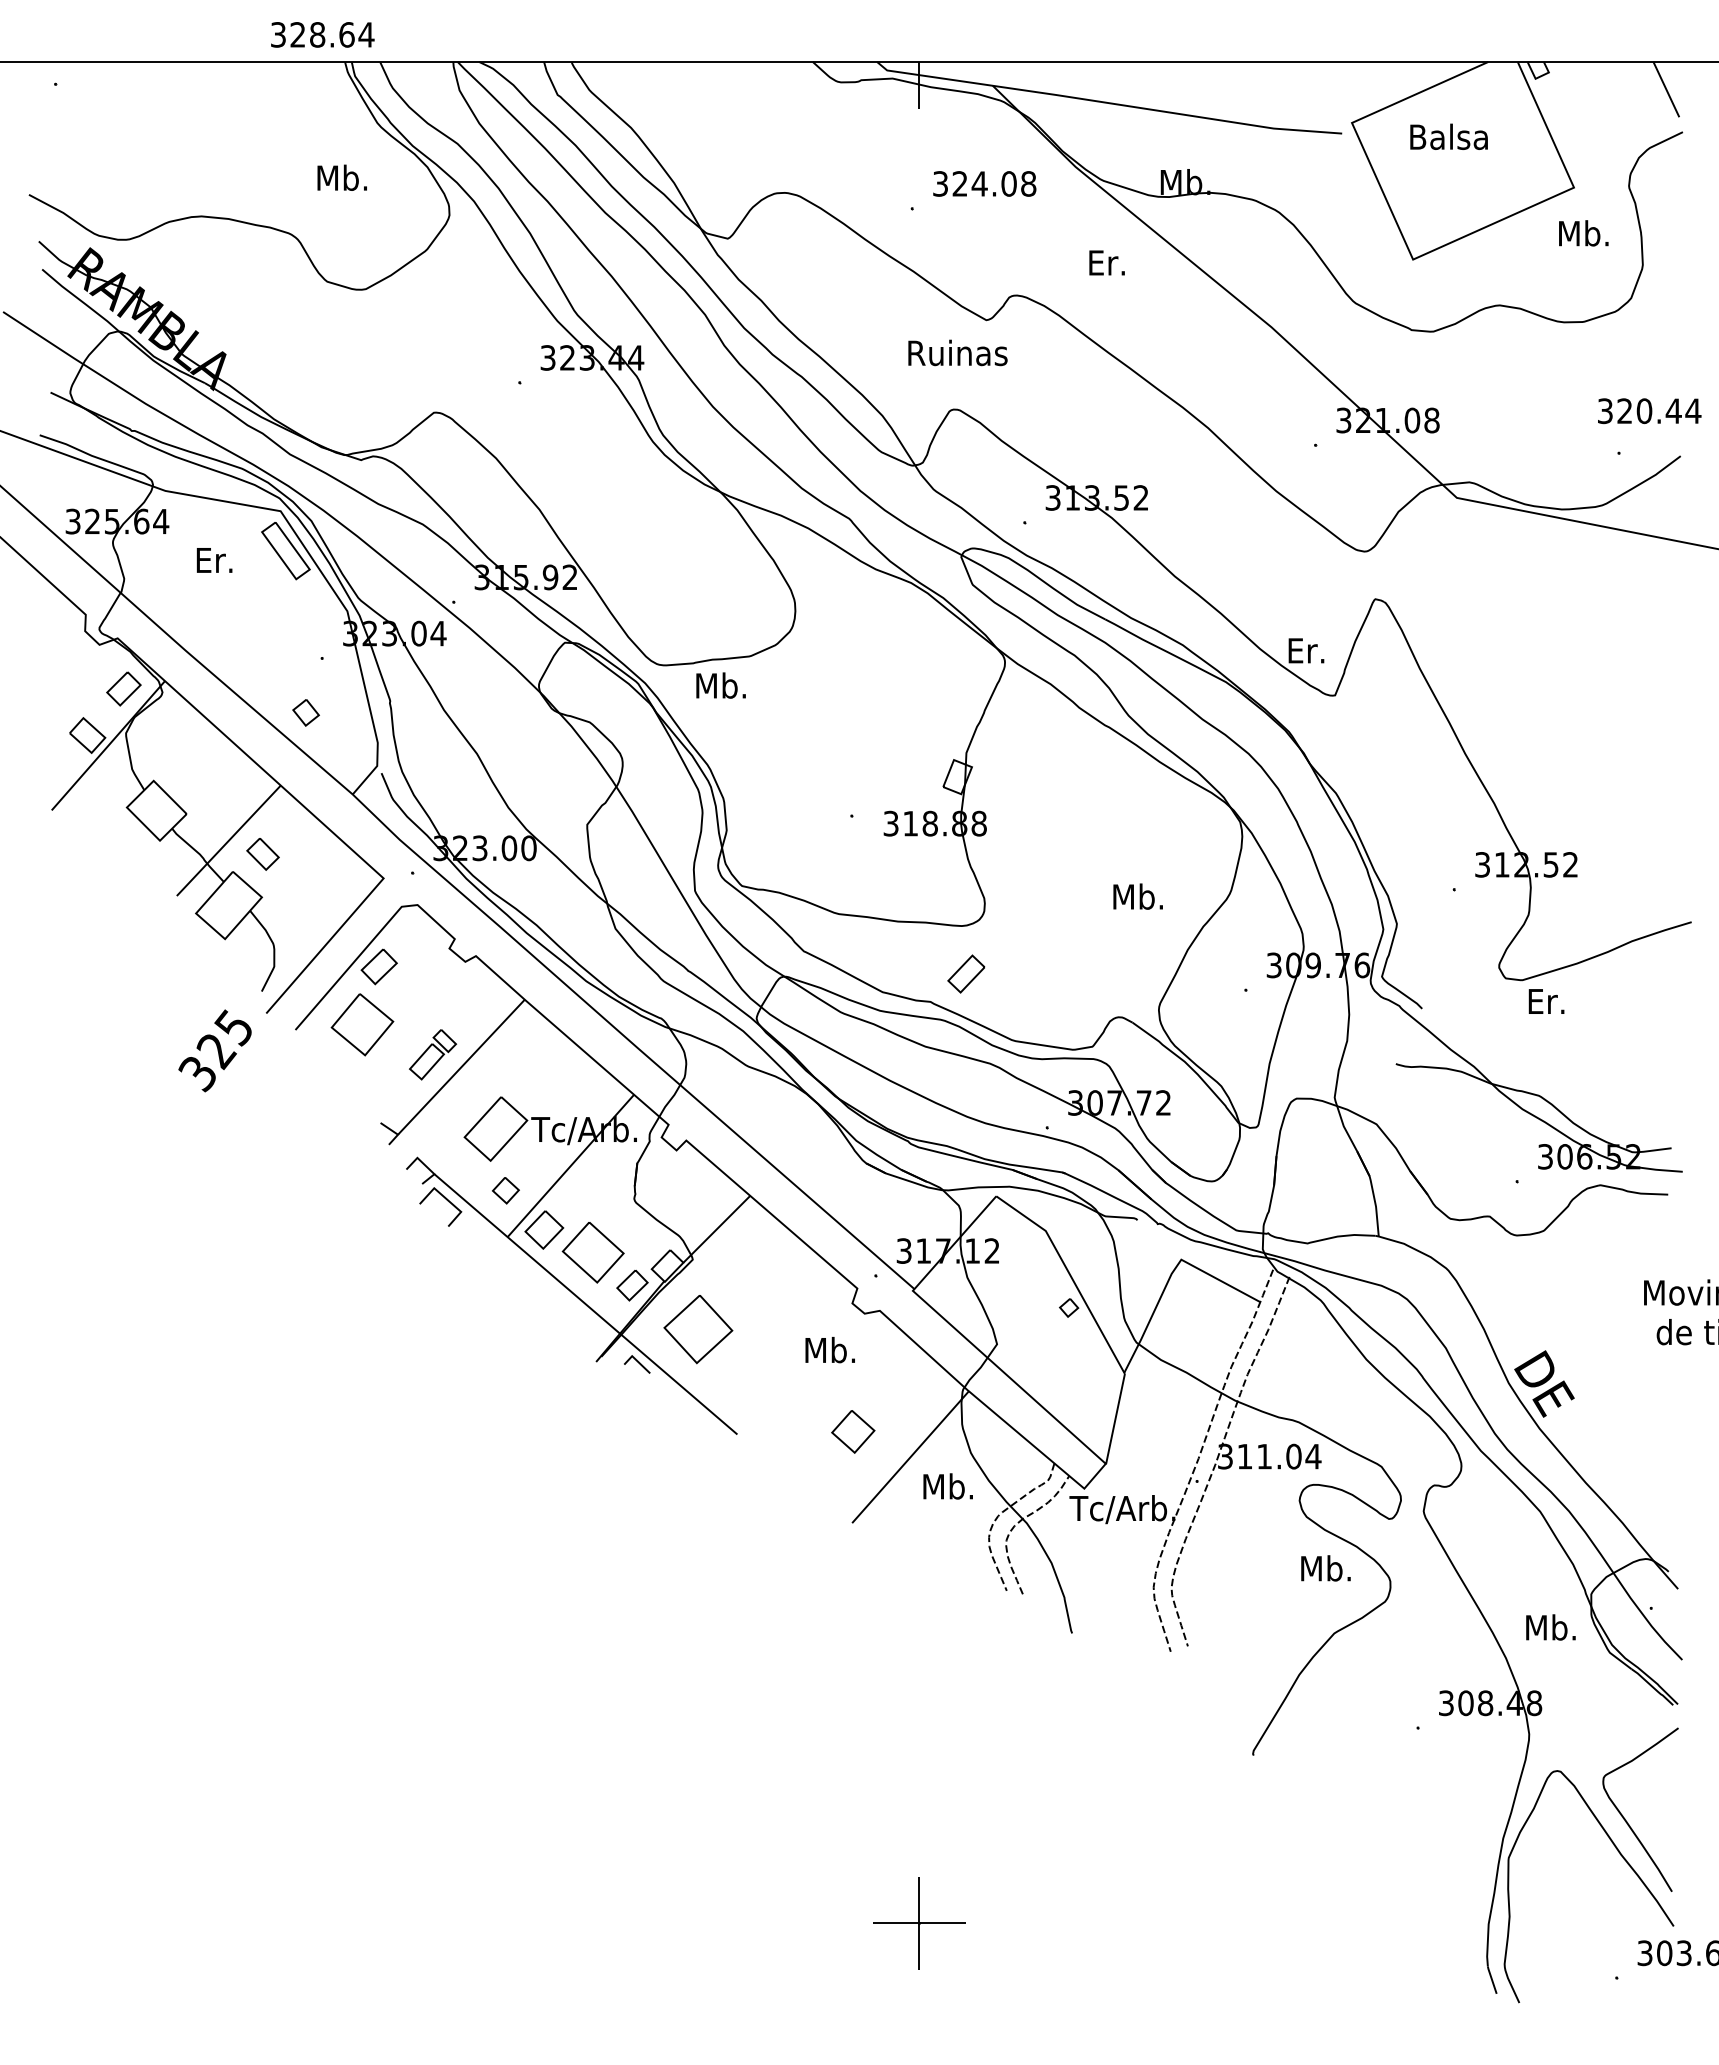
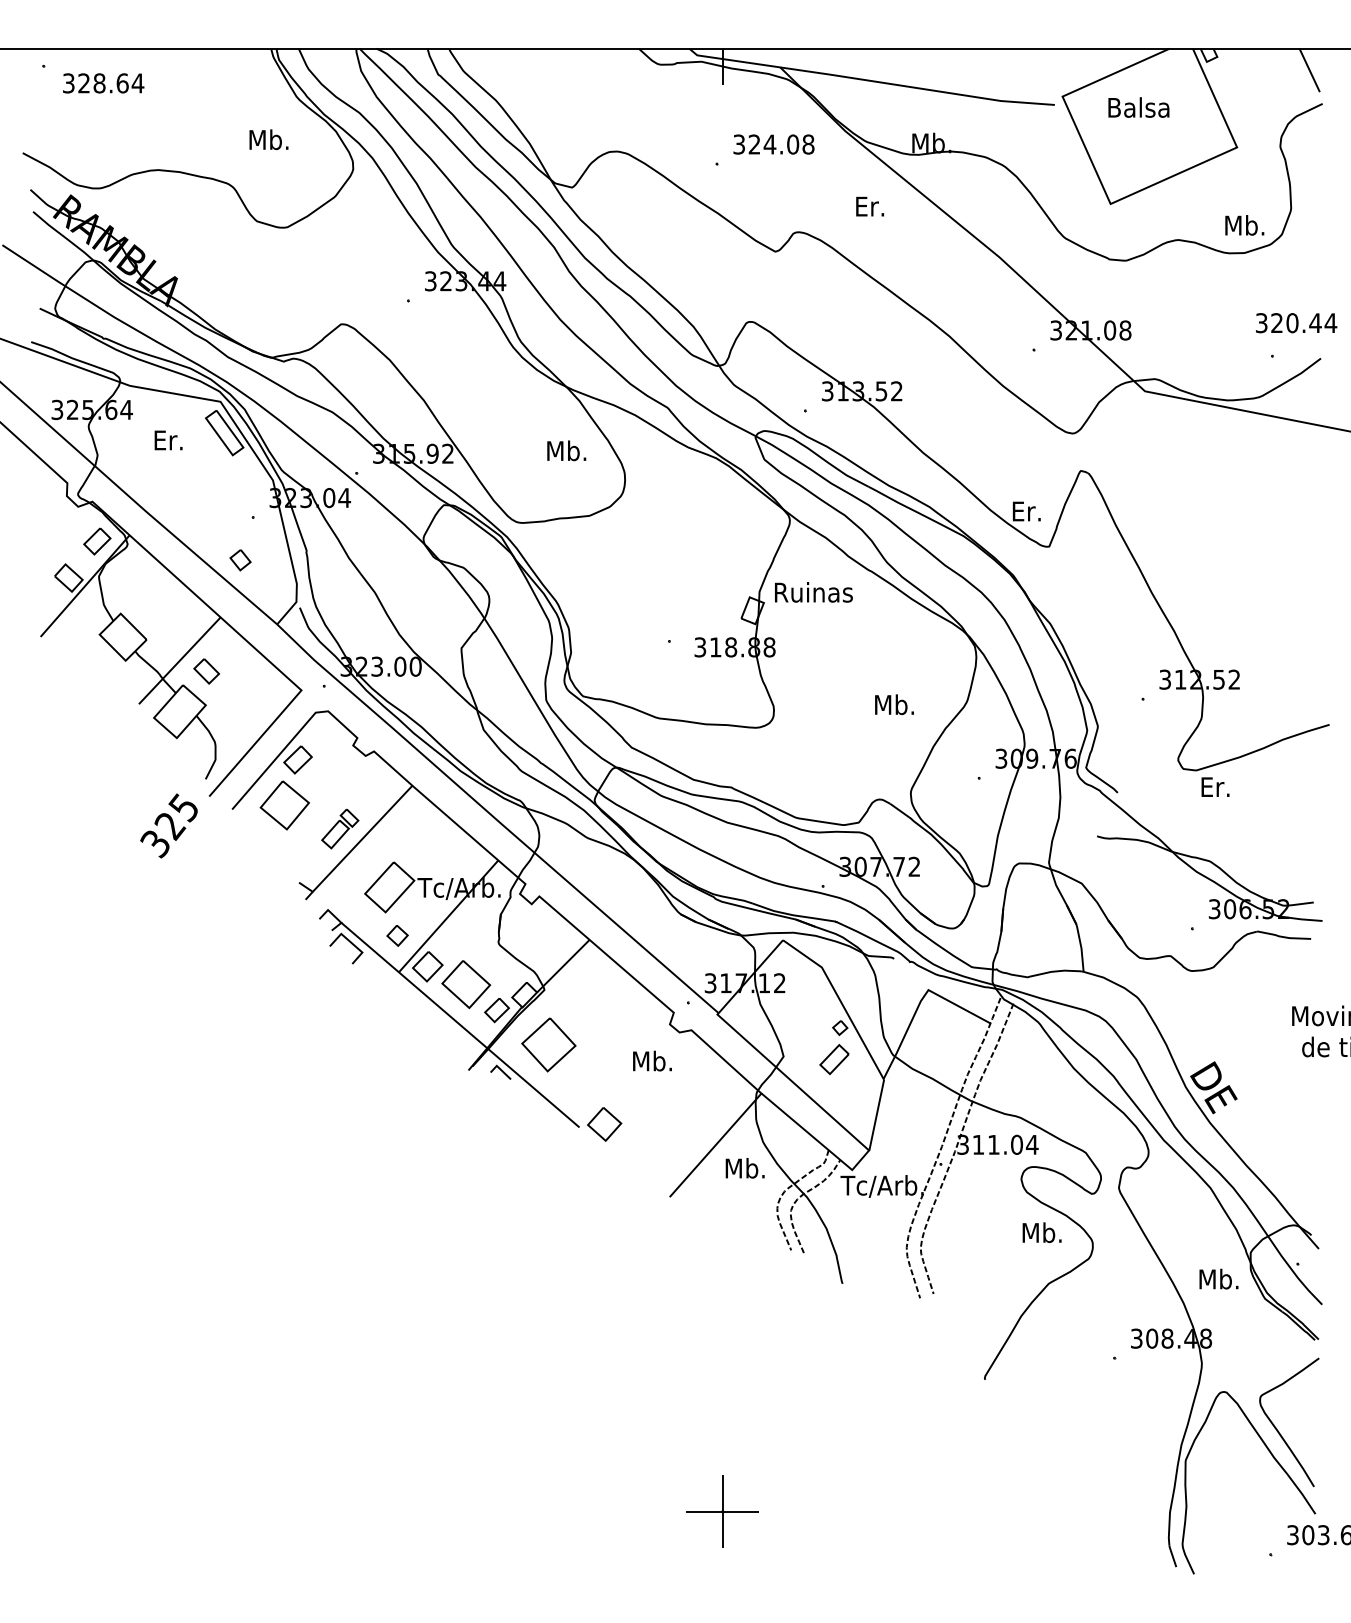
text: (322, 35) -> (103, 83), moved
text: (1583, 233) -> (1244, 225), moved
text: (957, 353) -> (813, 592), moved
text: (720, 685) -> (566, 450), moved
part: (966, 973) -> (834, 1059), moved
part: (853, 1432) -> (604, 1124), moved

